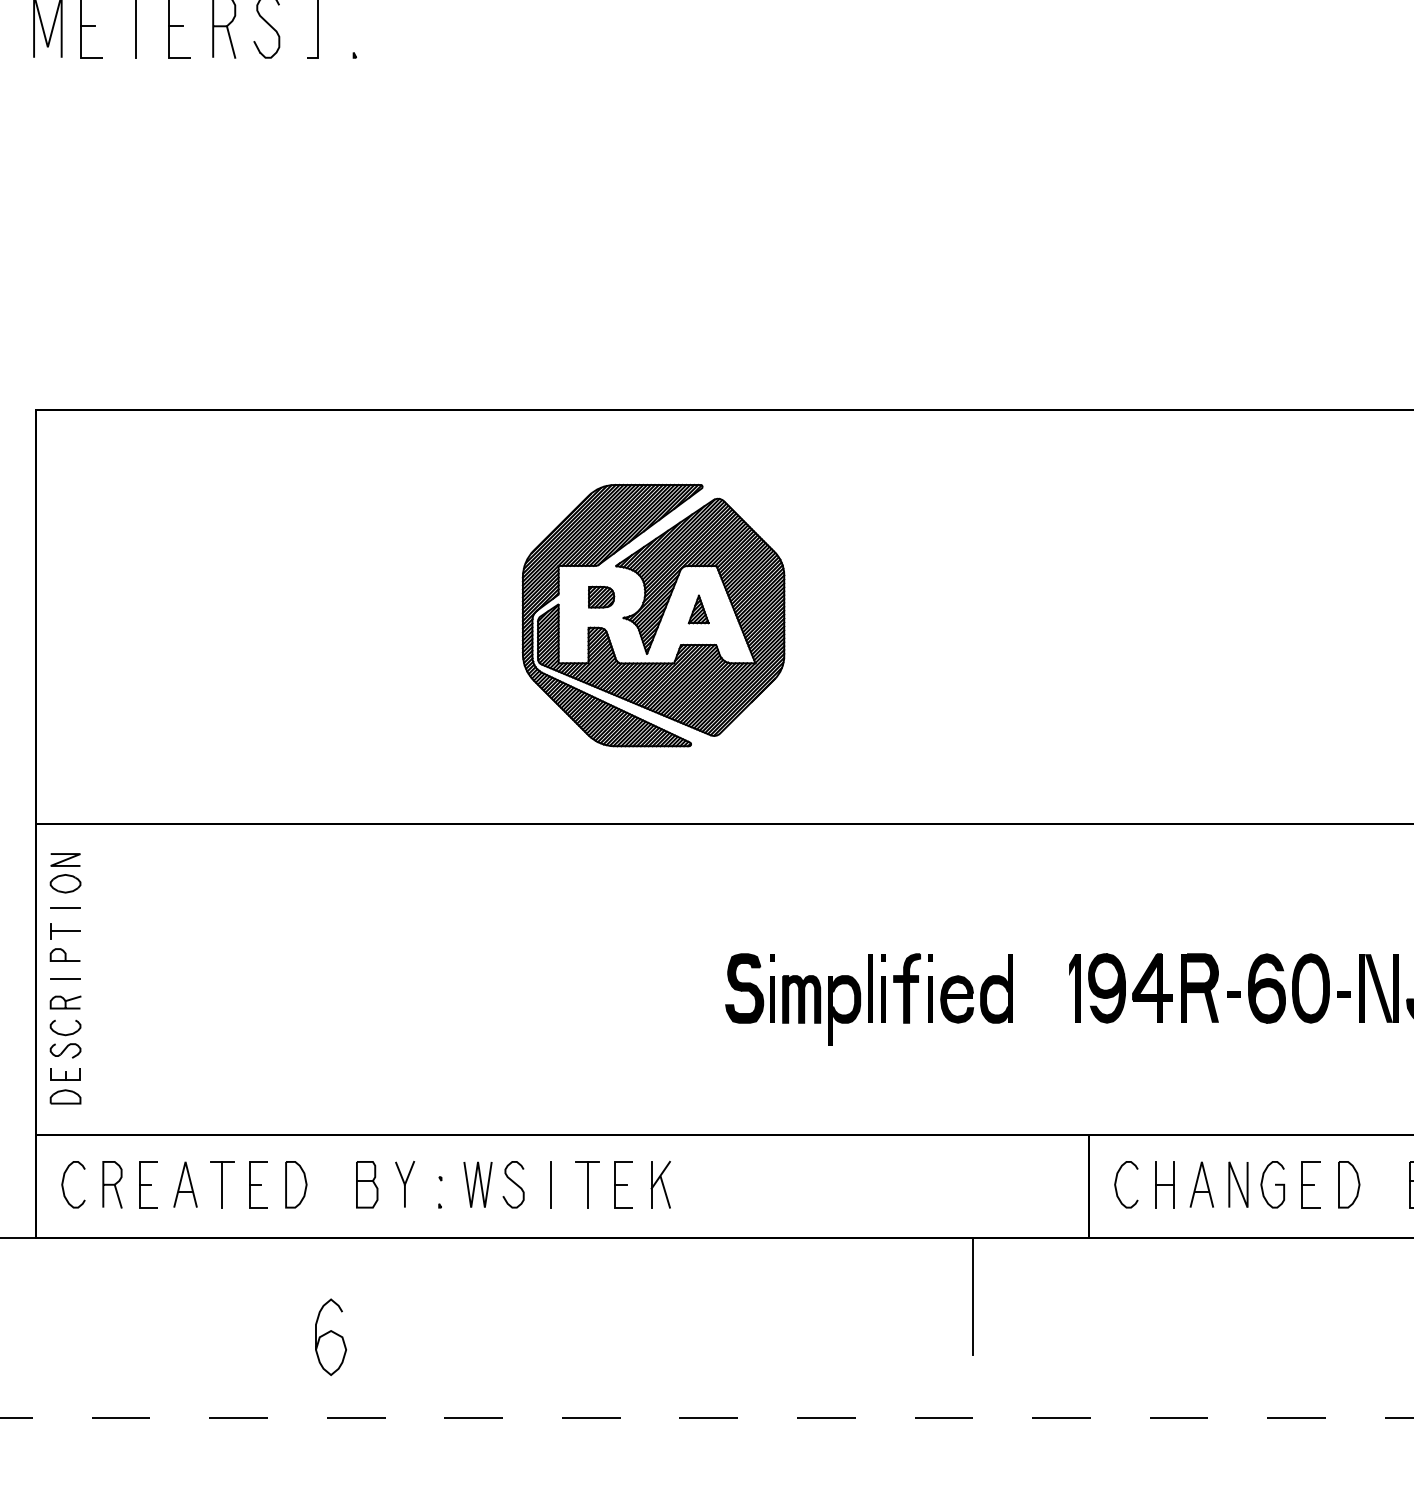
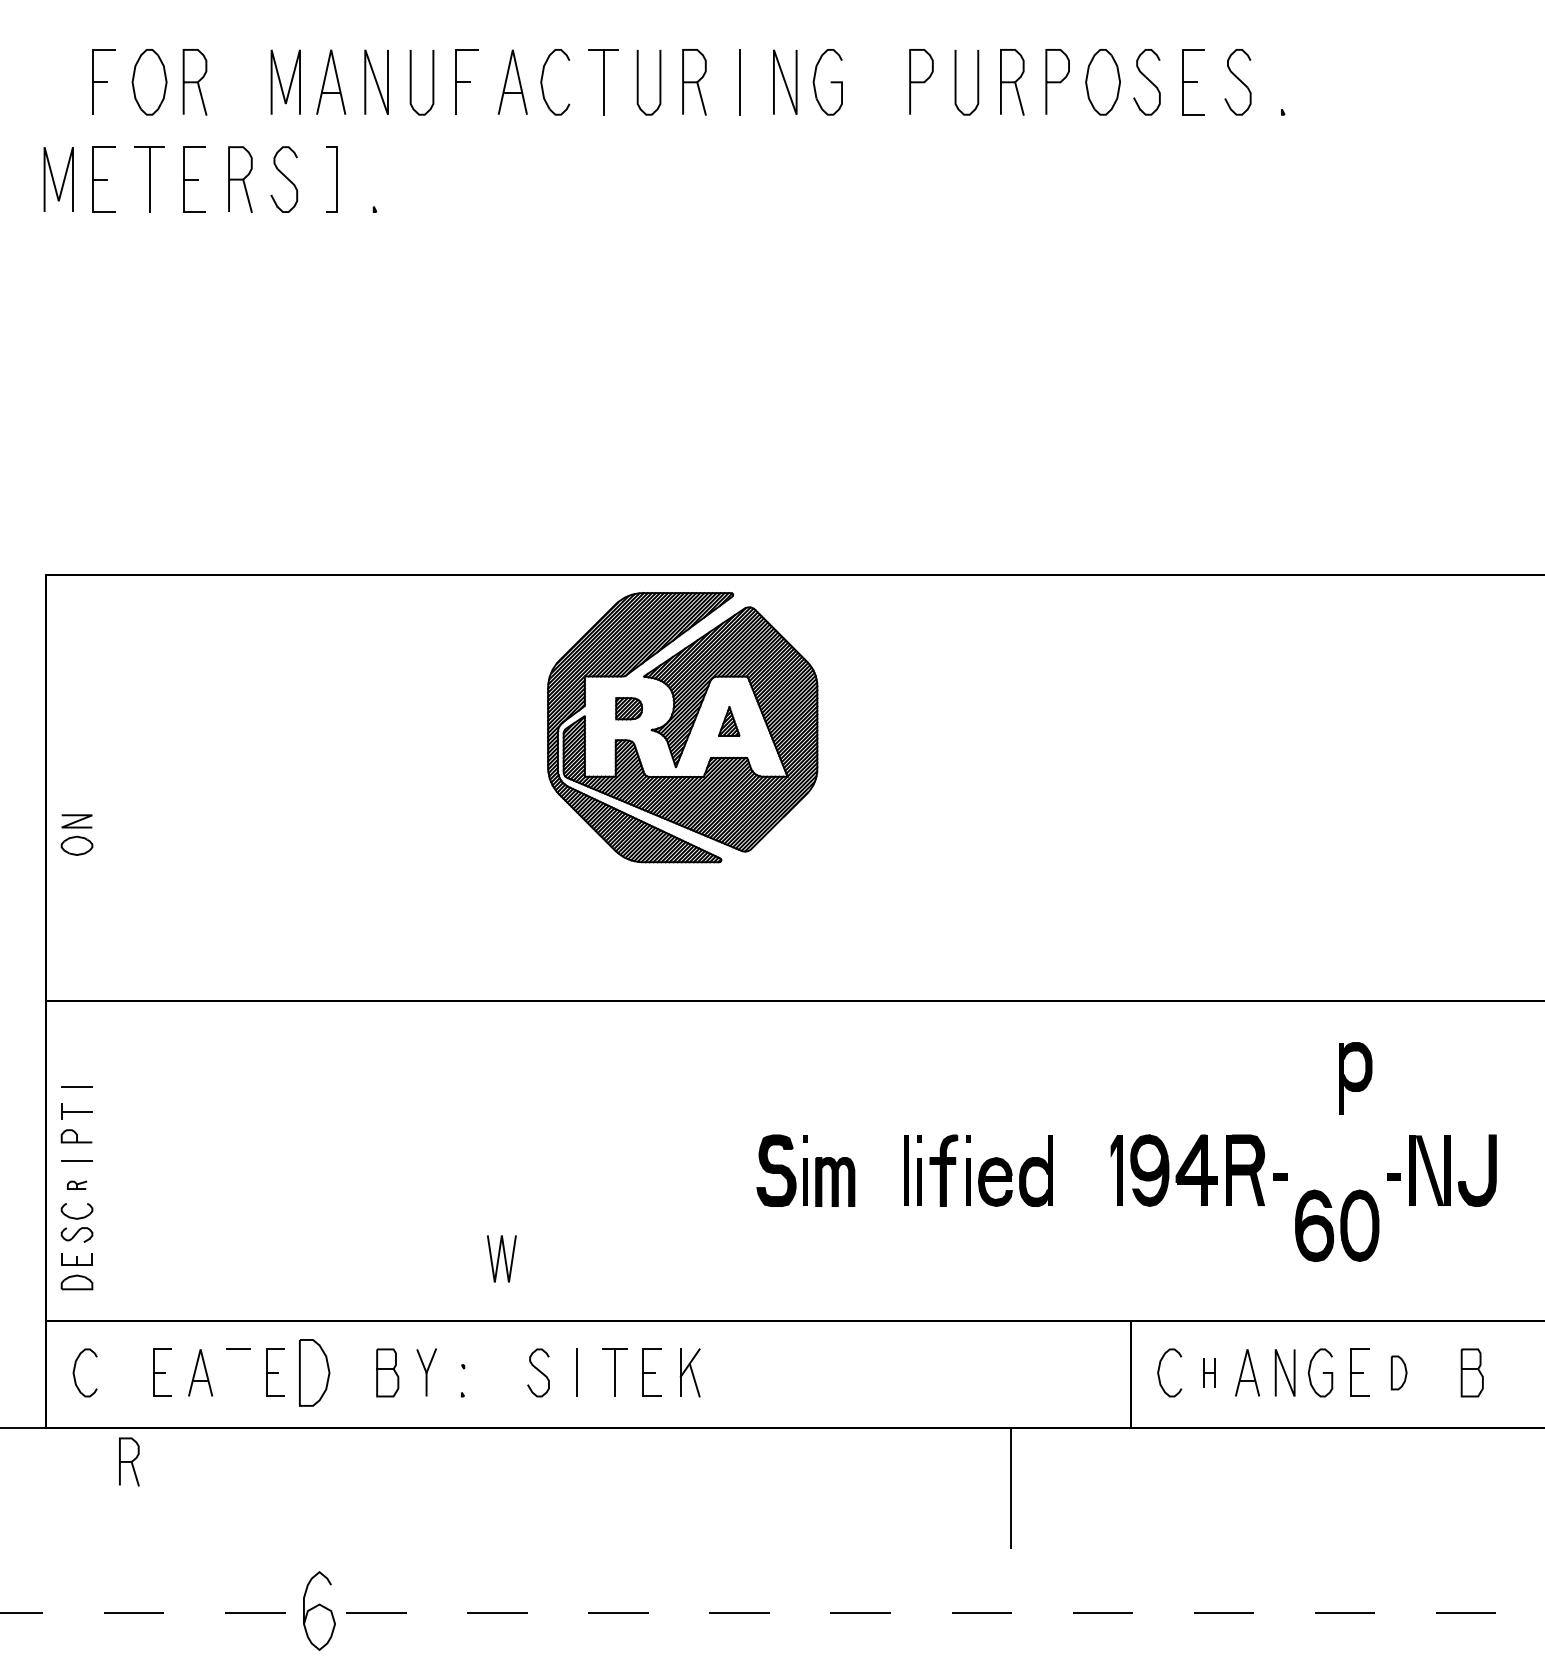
part: (653, 615) -> (682, 727), moved
part: (65, 872) -> (76, 834), moved
part: (1289, 988) -> (1337, 1225), moved
part: (65, 1002) -> (76, 1185), size x0.6
part: (844, 1010) -> (1355, 1078), moved
part: (112, 1184) -> (129, 1461), moved
line: (222, 1184) -> (238, 1372), removed
part: (296, 1184) -> (314, 1372), size x1.4
line: (475, 1184) -> (499, 1258), moved
part: (1164, 1184) -> (1209, 1372), size x0.6
part: (1348, 1184) -> (1398, 1372), size x0.7
curve: (330, 1332) -> (318, 1606), moved

